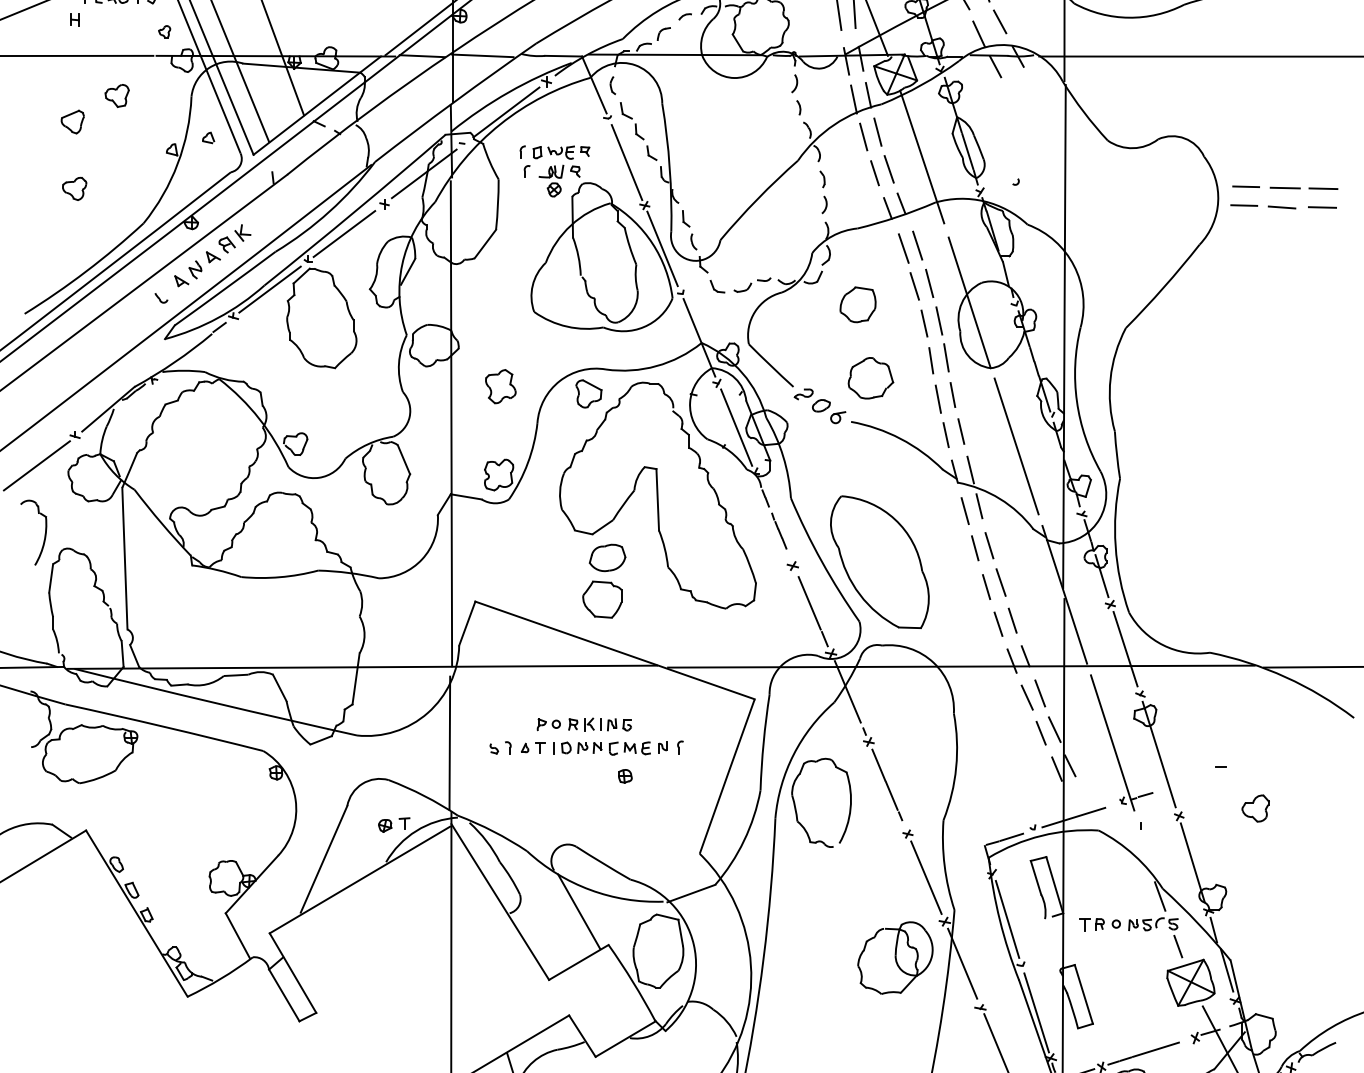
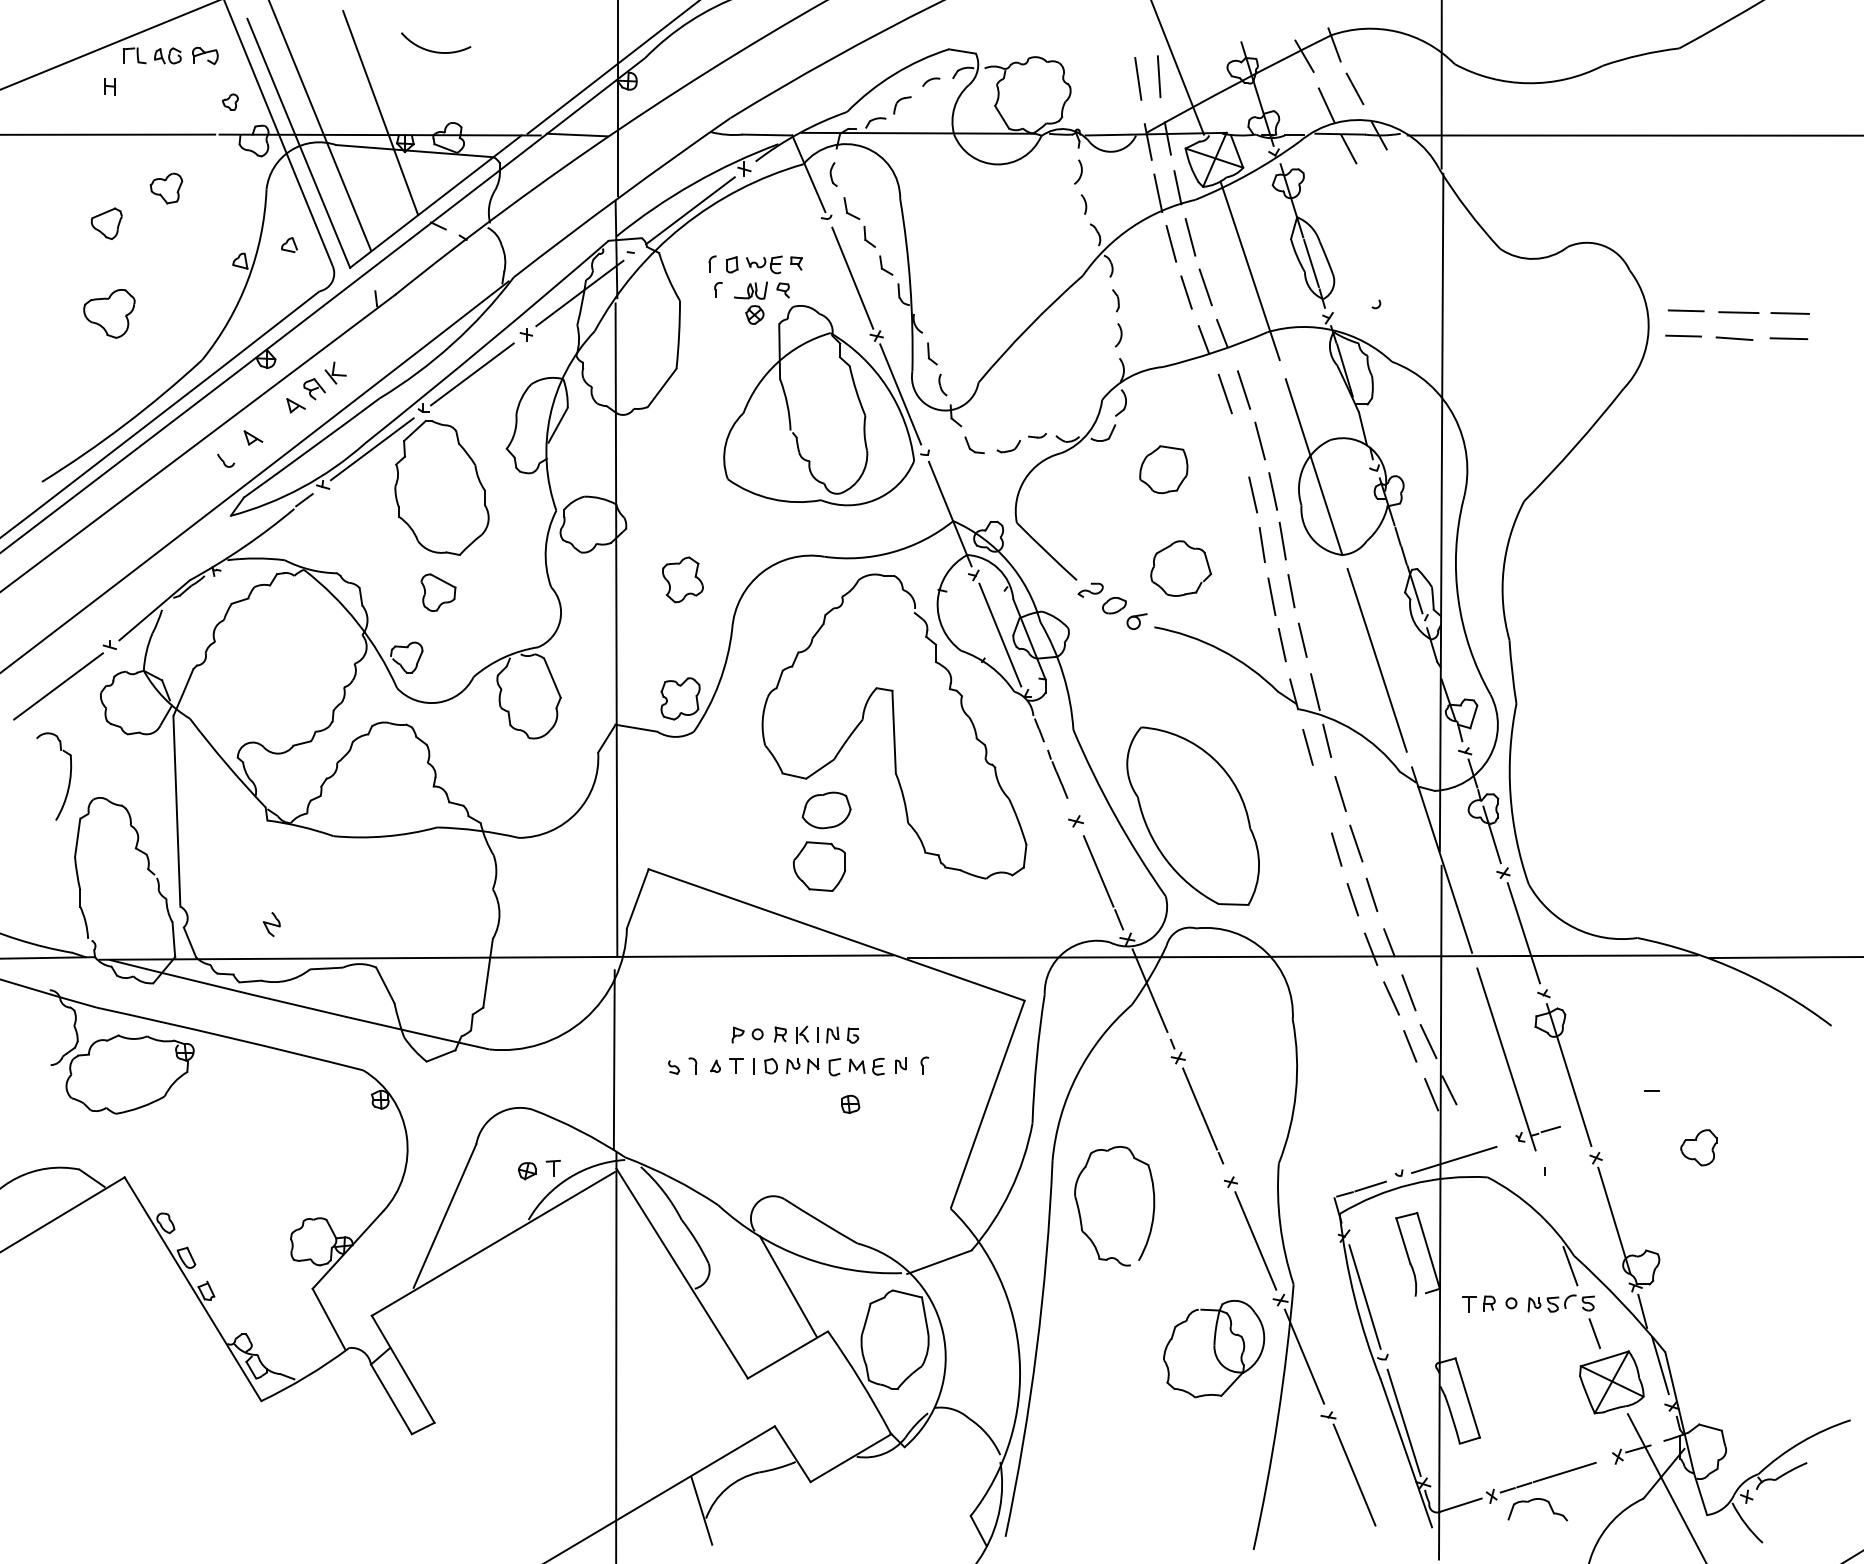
line: (482, 55) -> (658, 134), removed
part: (74, 188) -> (108, 313), size x1.6
part: (195, 269) -> (271, 924), moved
line: (914, 286) -> (1239, 444), removed
part: (588, 393) -> (438, 592), moved
line: (975, 548) -> (1321, 797), removed
part: (796, 807) -> (1080, 1212), moved

